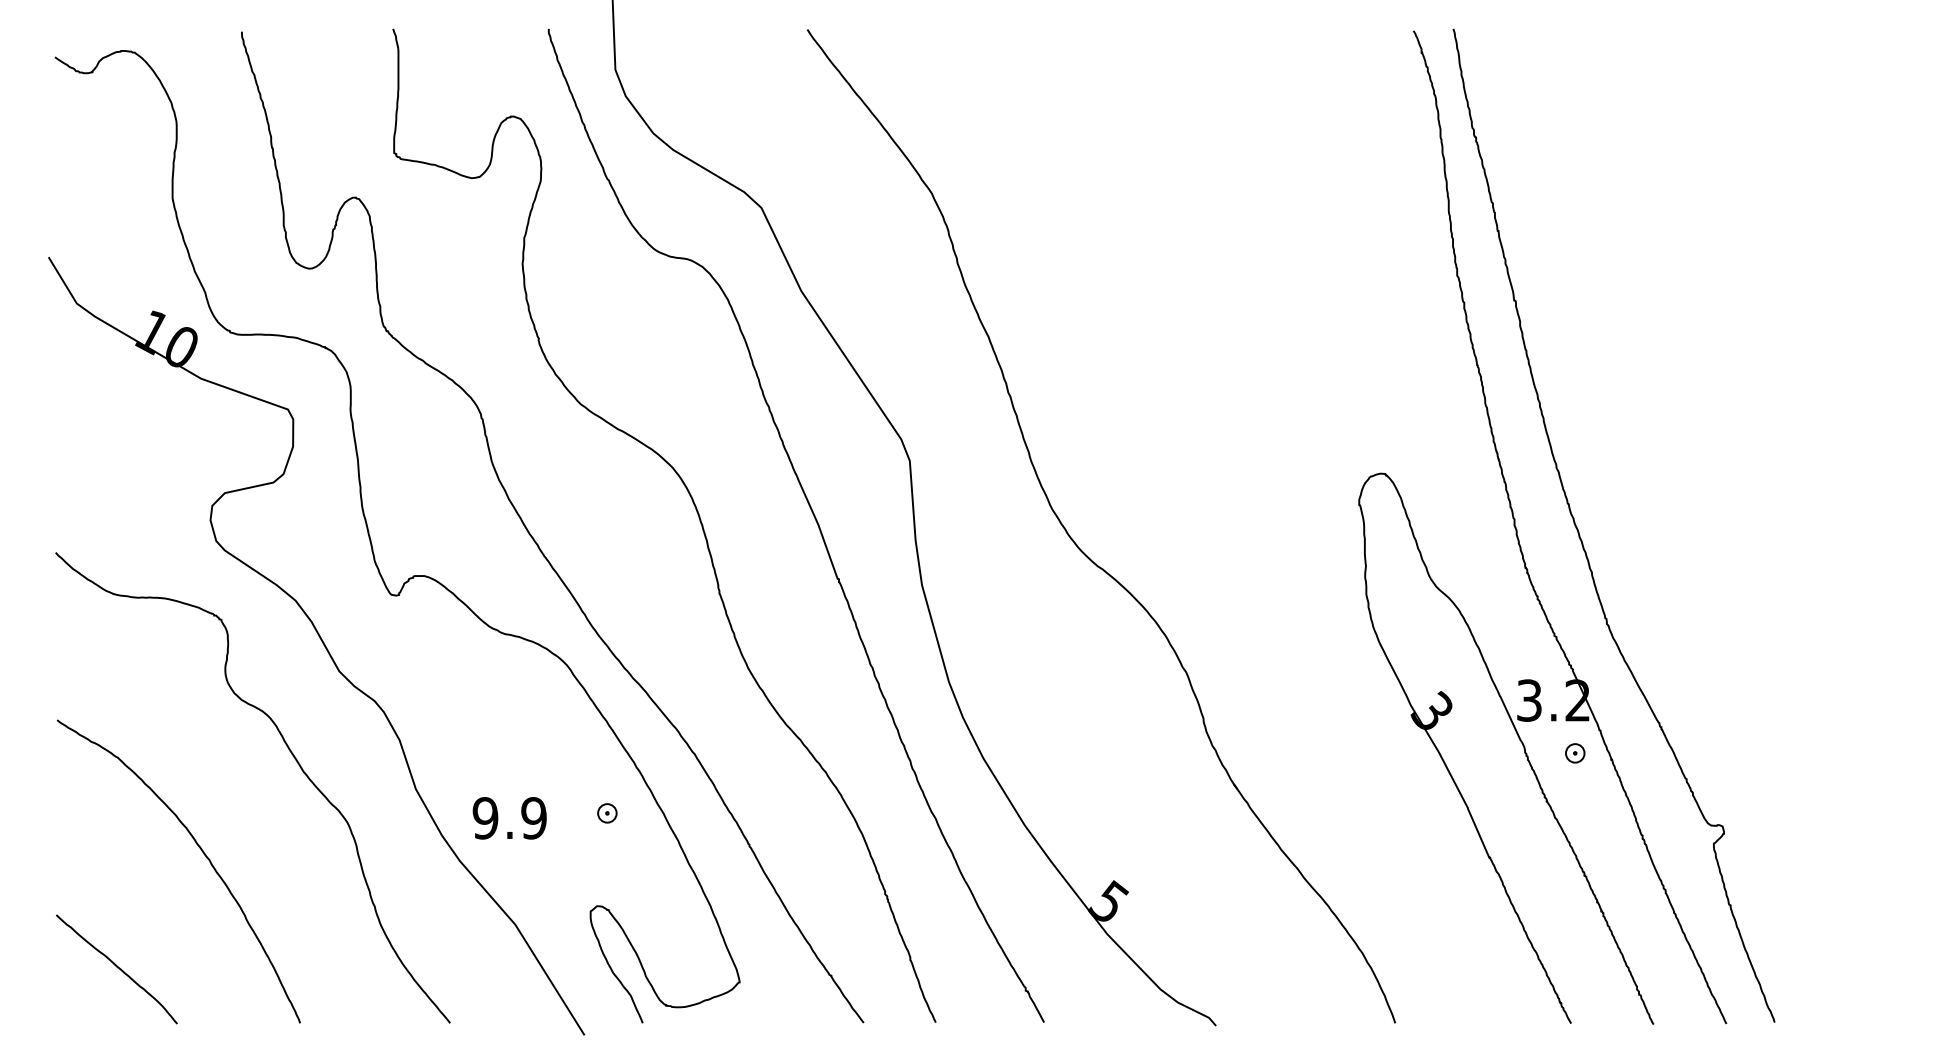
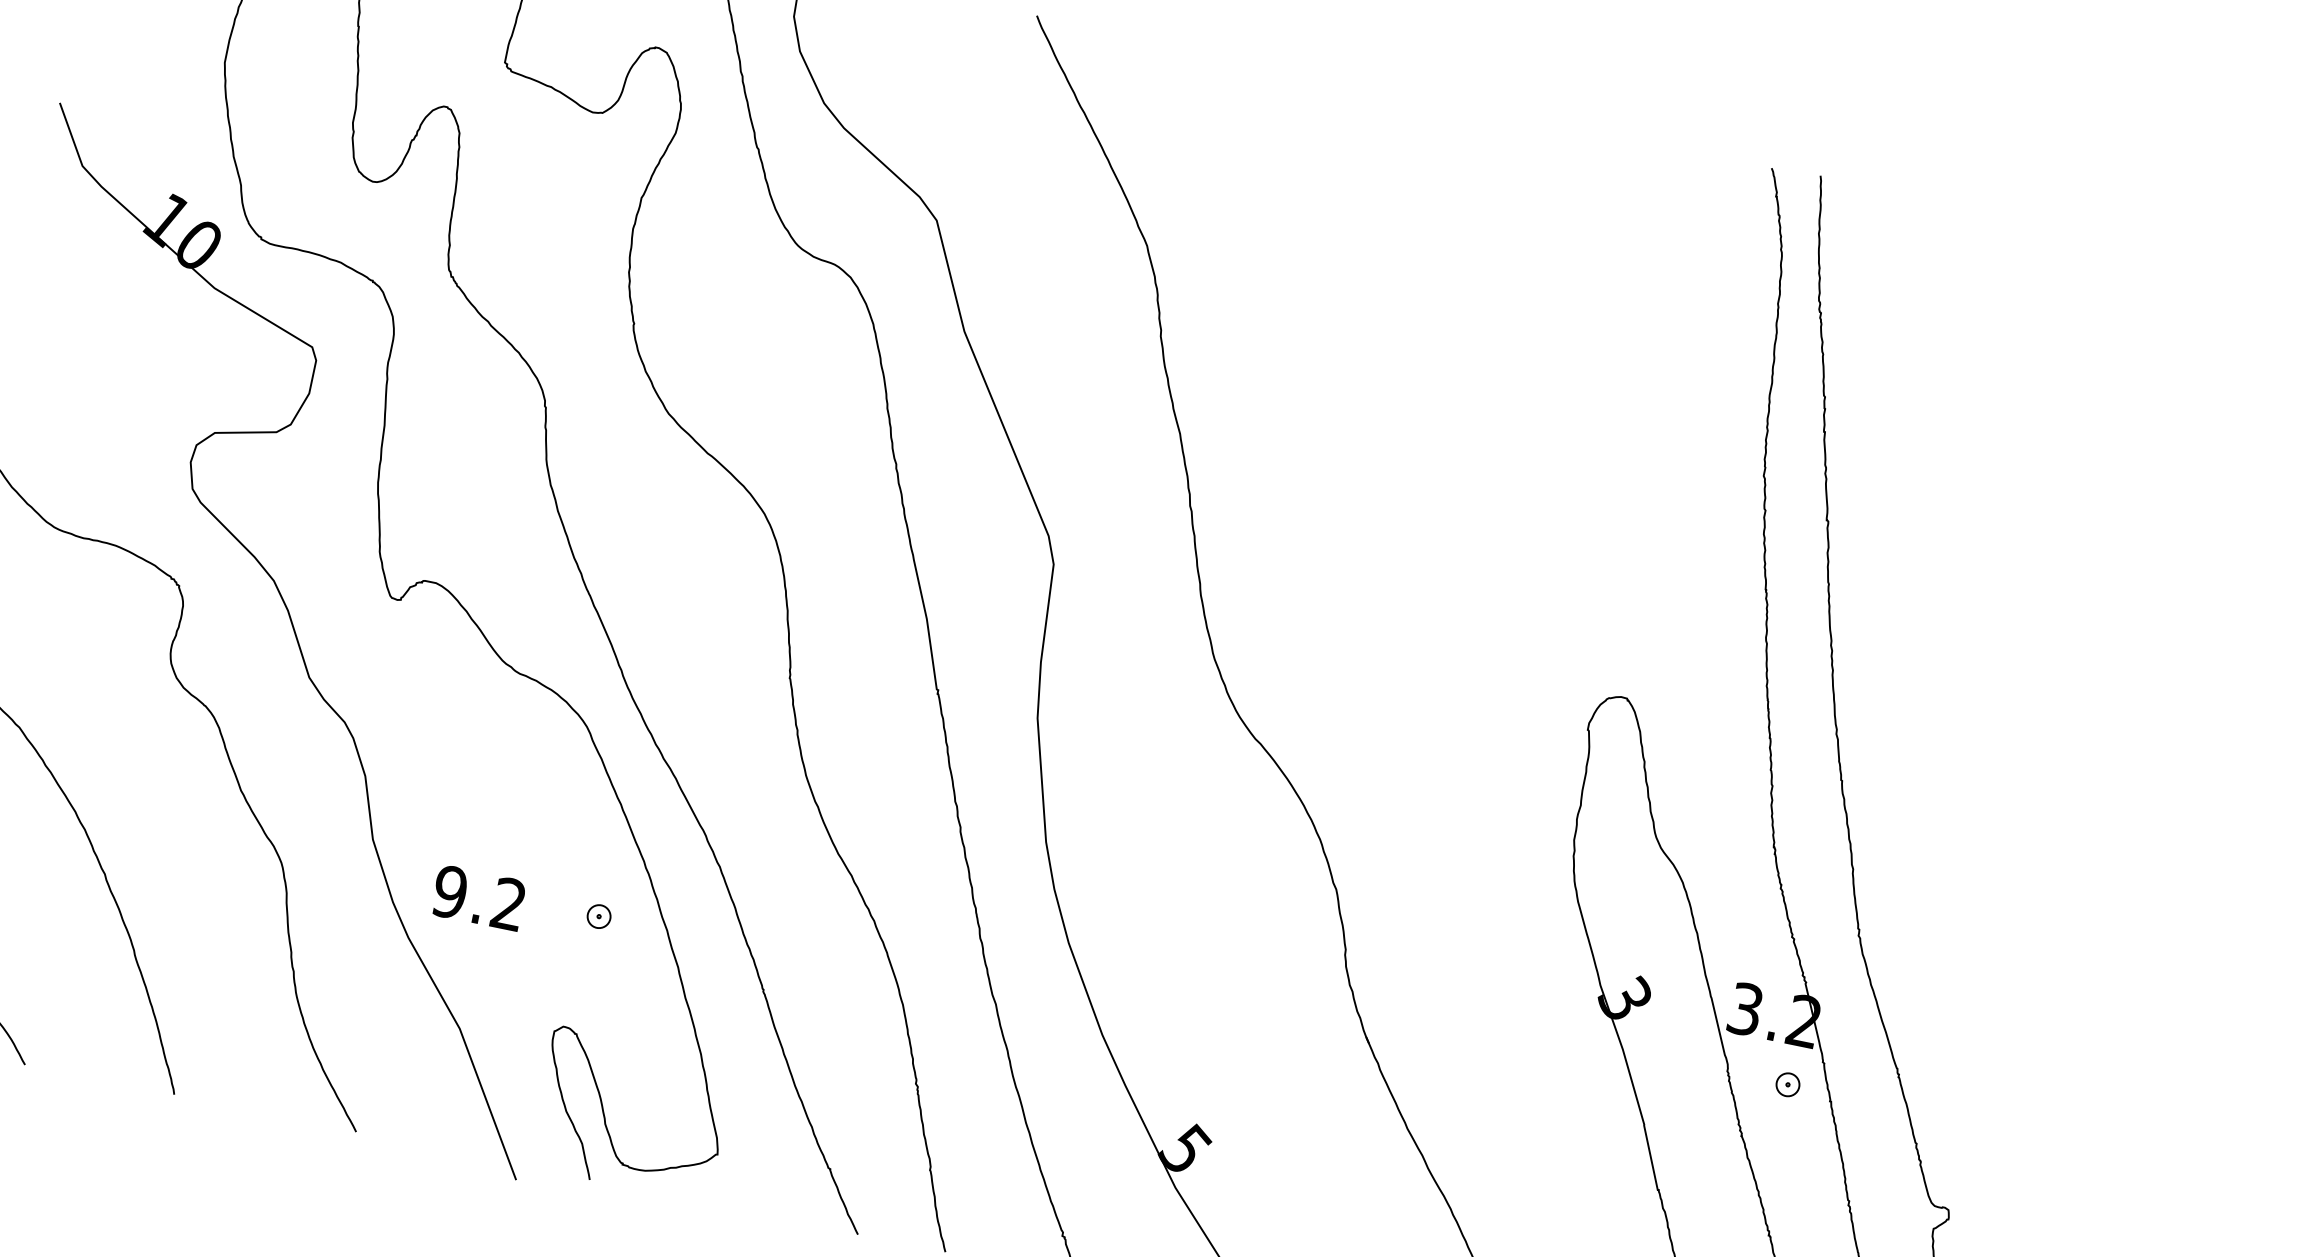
text: (533, 818) -> (508, 904), 9.9 -> 9.2

